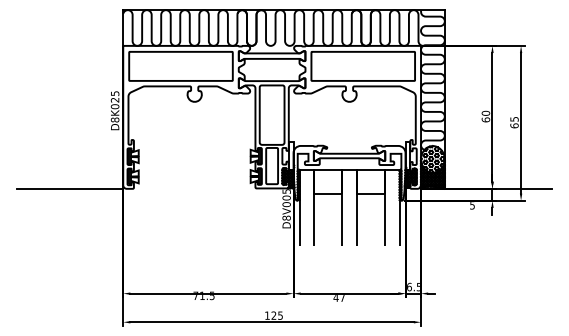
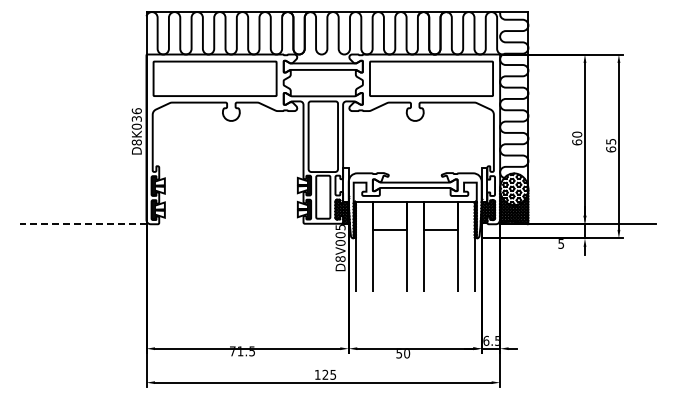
text: (114, 96) -> (136, 114), D8K025 -> D8K036
line: (69, 189) -> (82, 224), solid -> dashed
text: (339, 298) -> (403, 354), 47 -> 50

